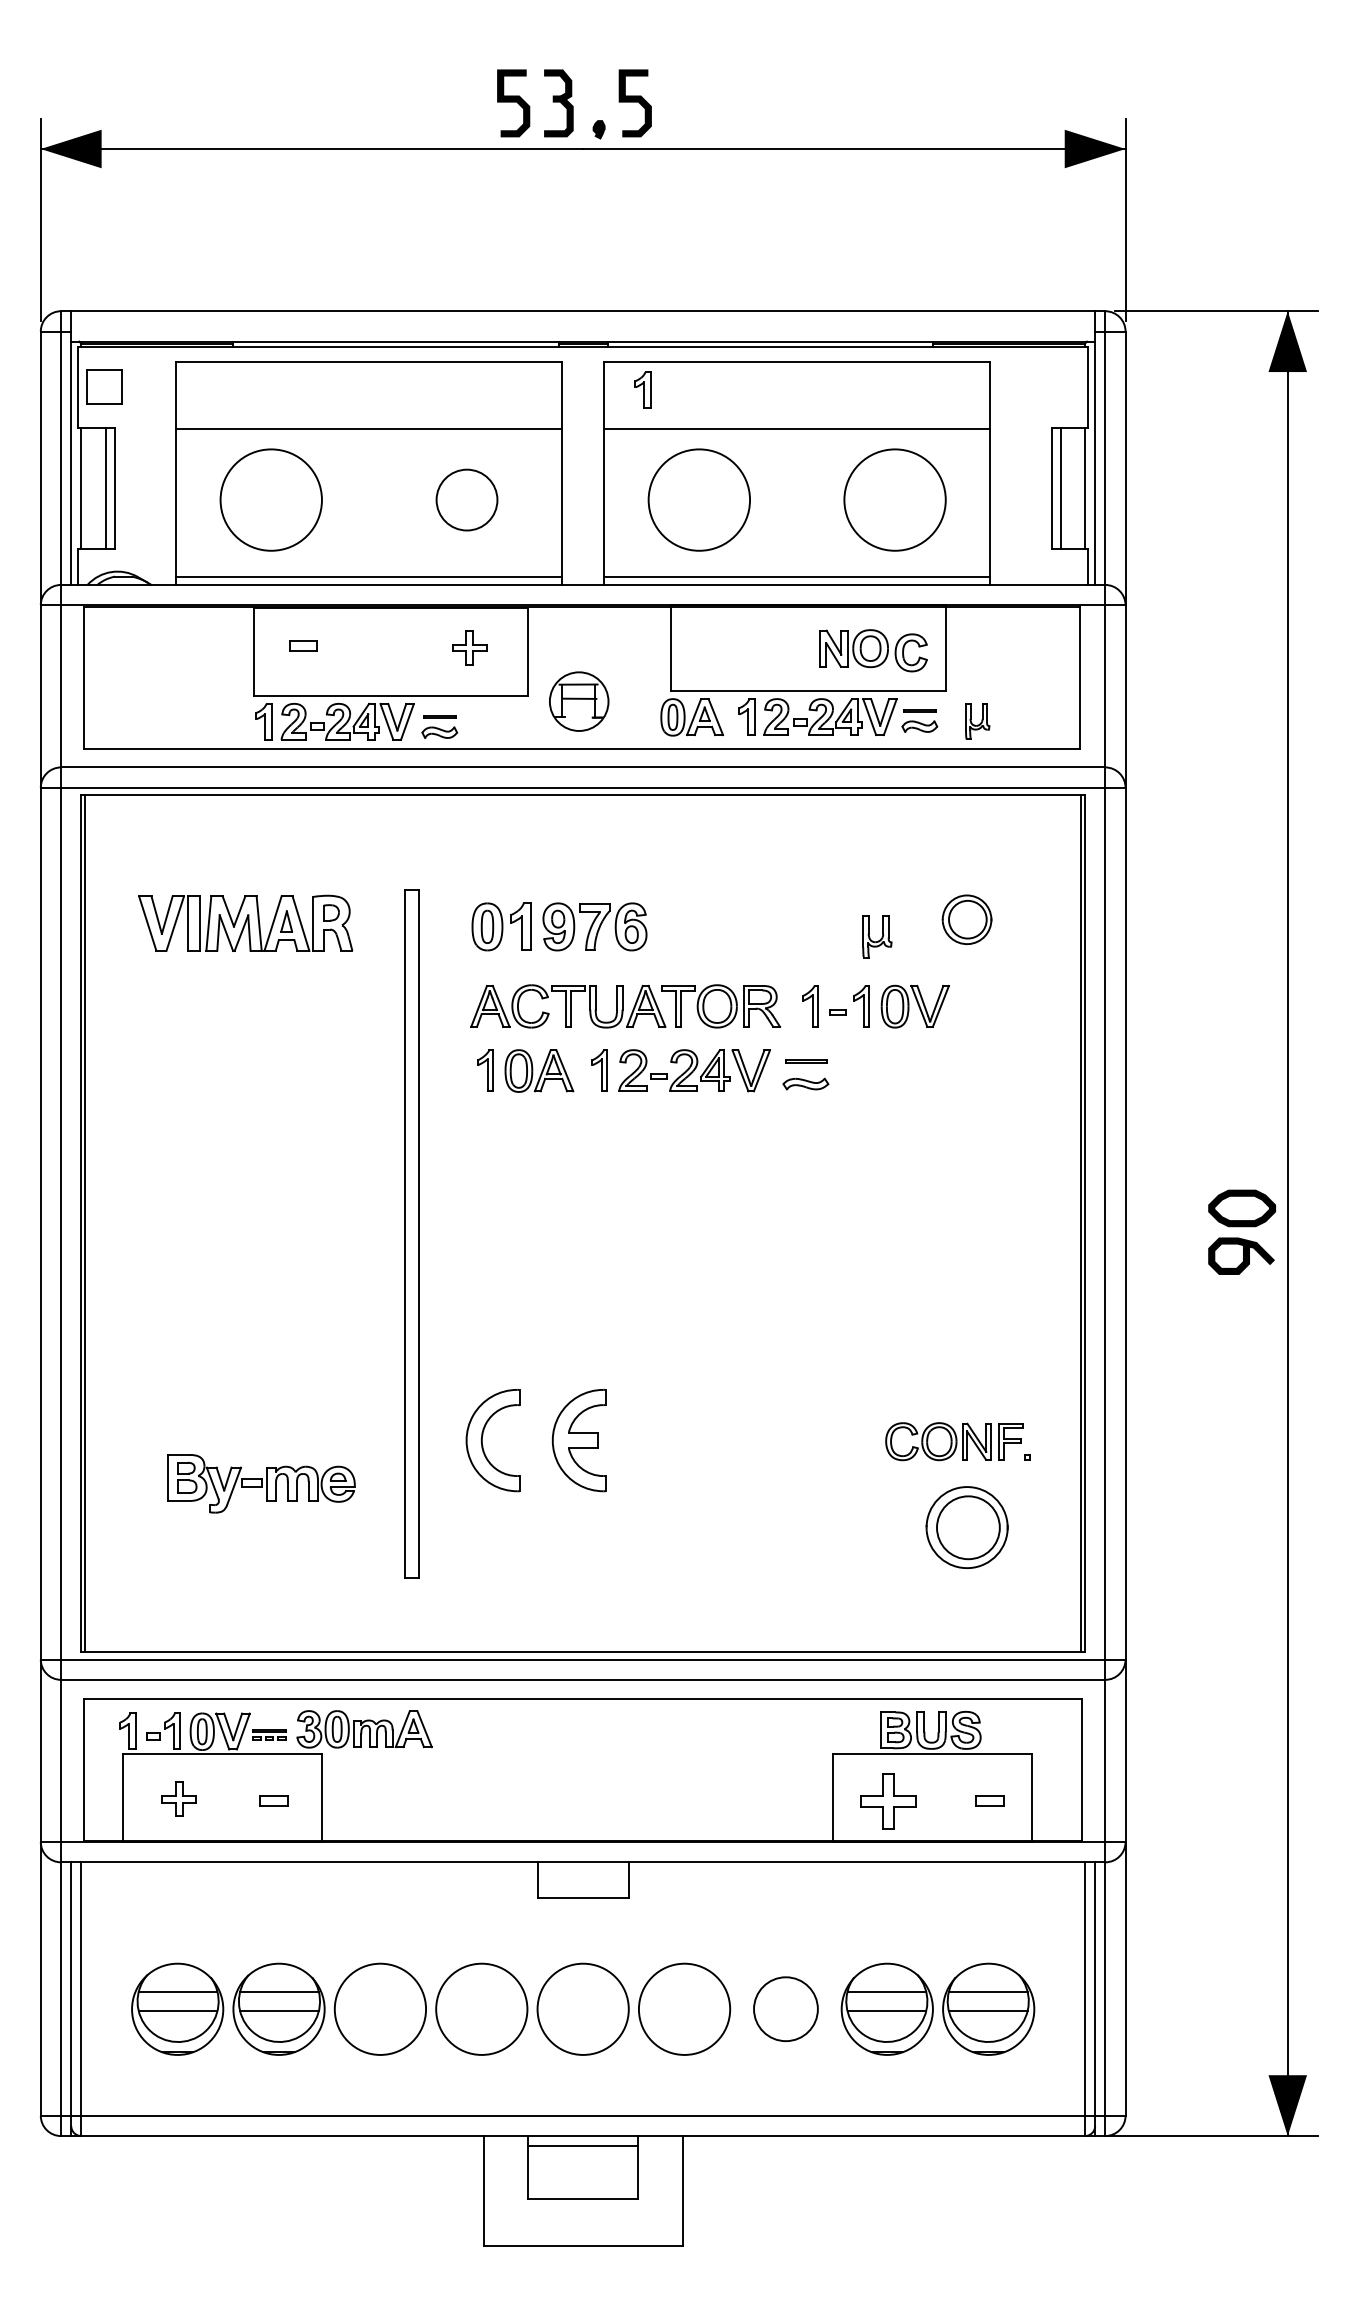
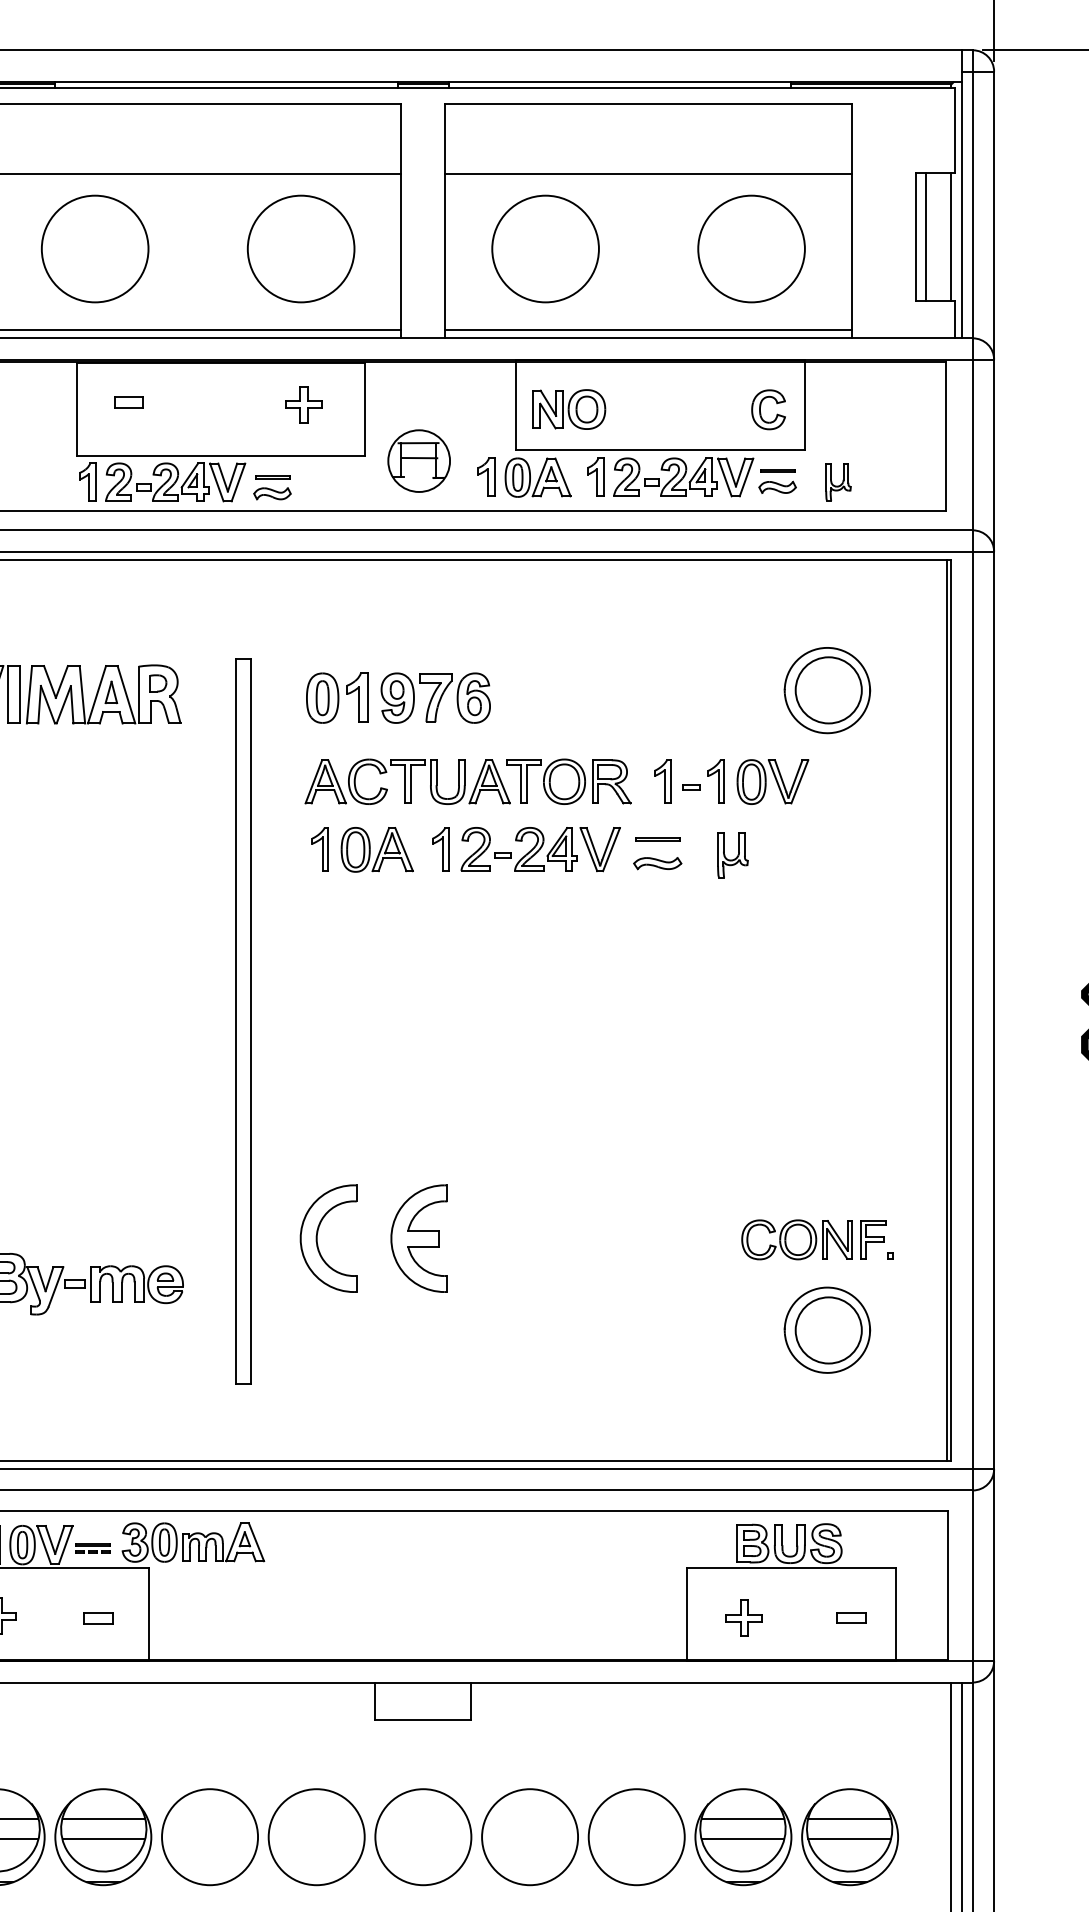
part: (642, 389) -> (485, 476), moved
circle: (466, 499) -> (300, 248), size x1.67
part: (853, 648) -> (568, 409), moved
part: (966, 919) -> (826, 690), size x1.67
part: (877, 936) -> (733, 854), moved
part: (887, 1800) -> (743, 1617), size x0.62
circle: (785, 2008) -> (636, 1836), size x1.43

